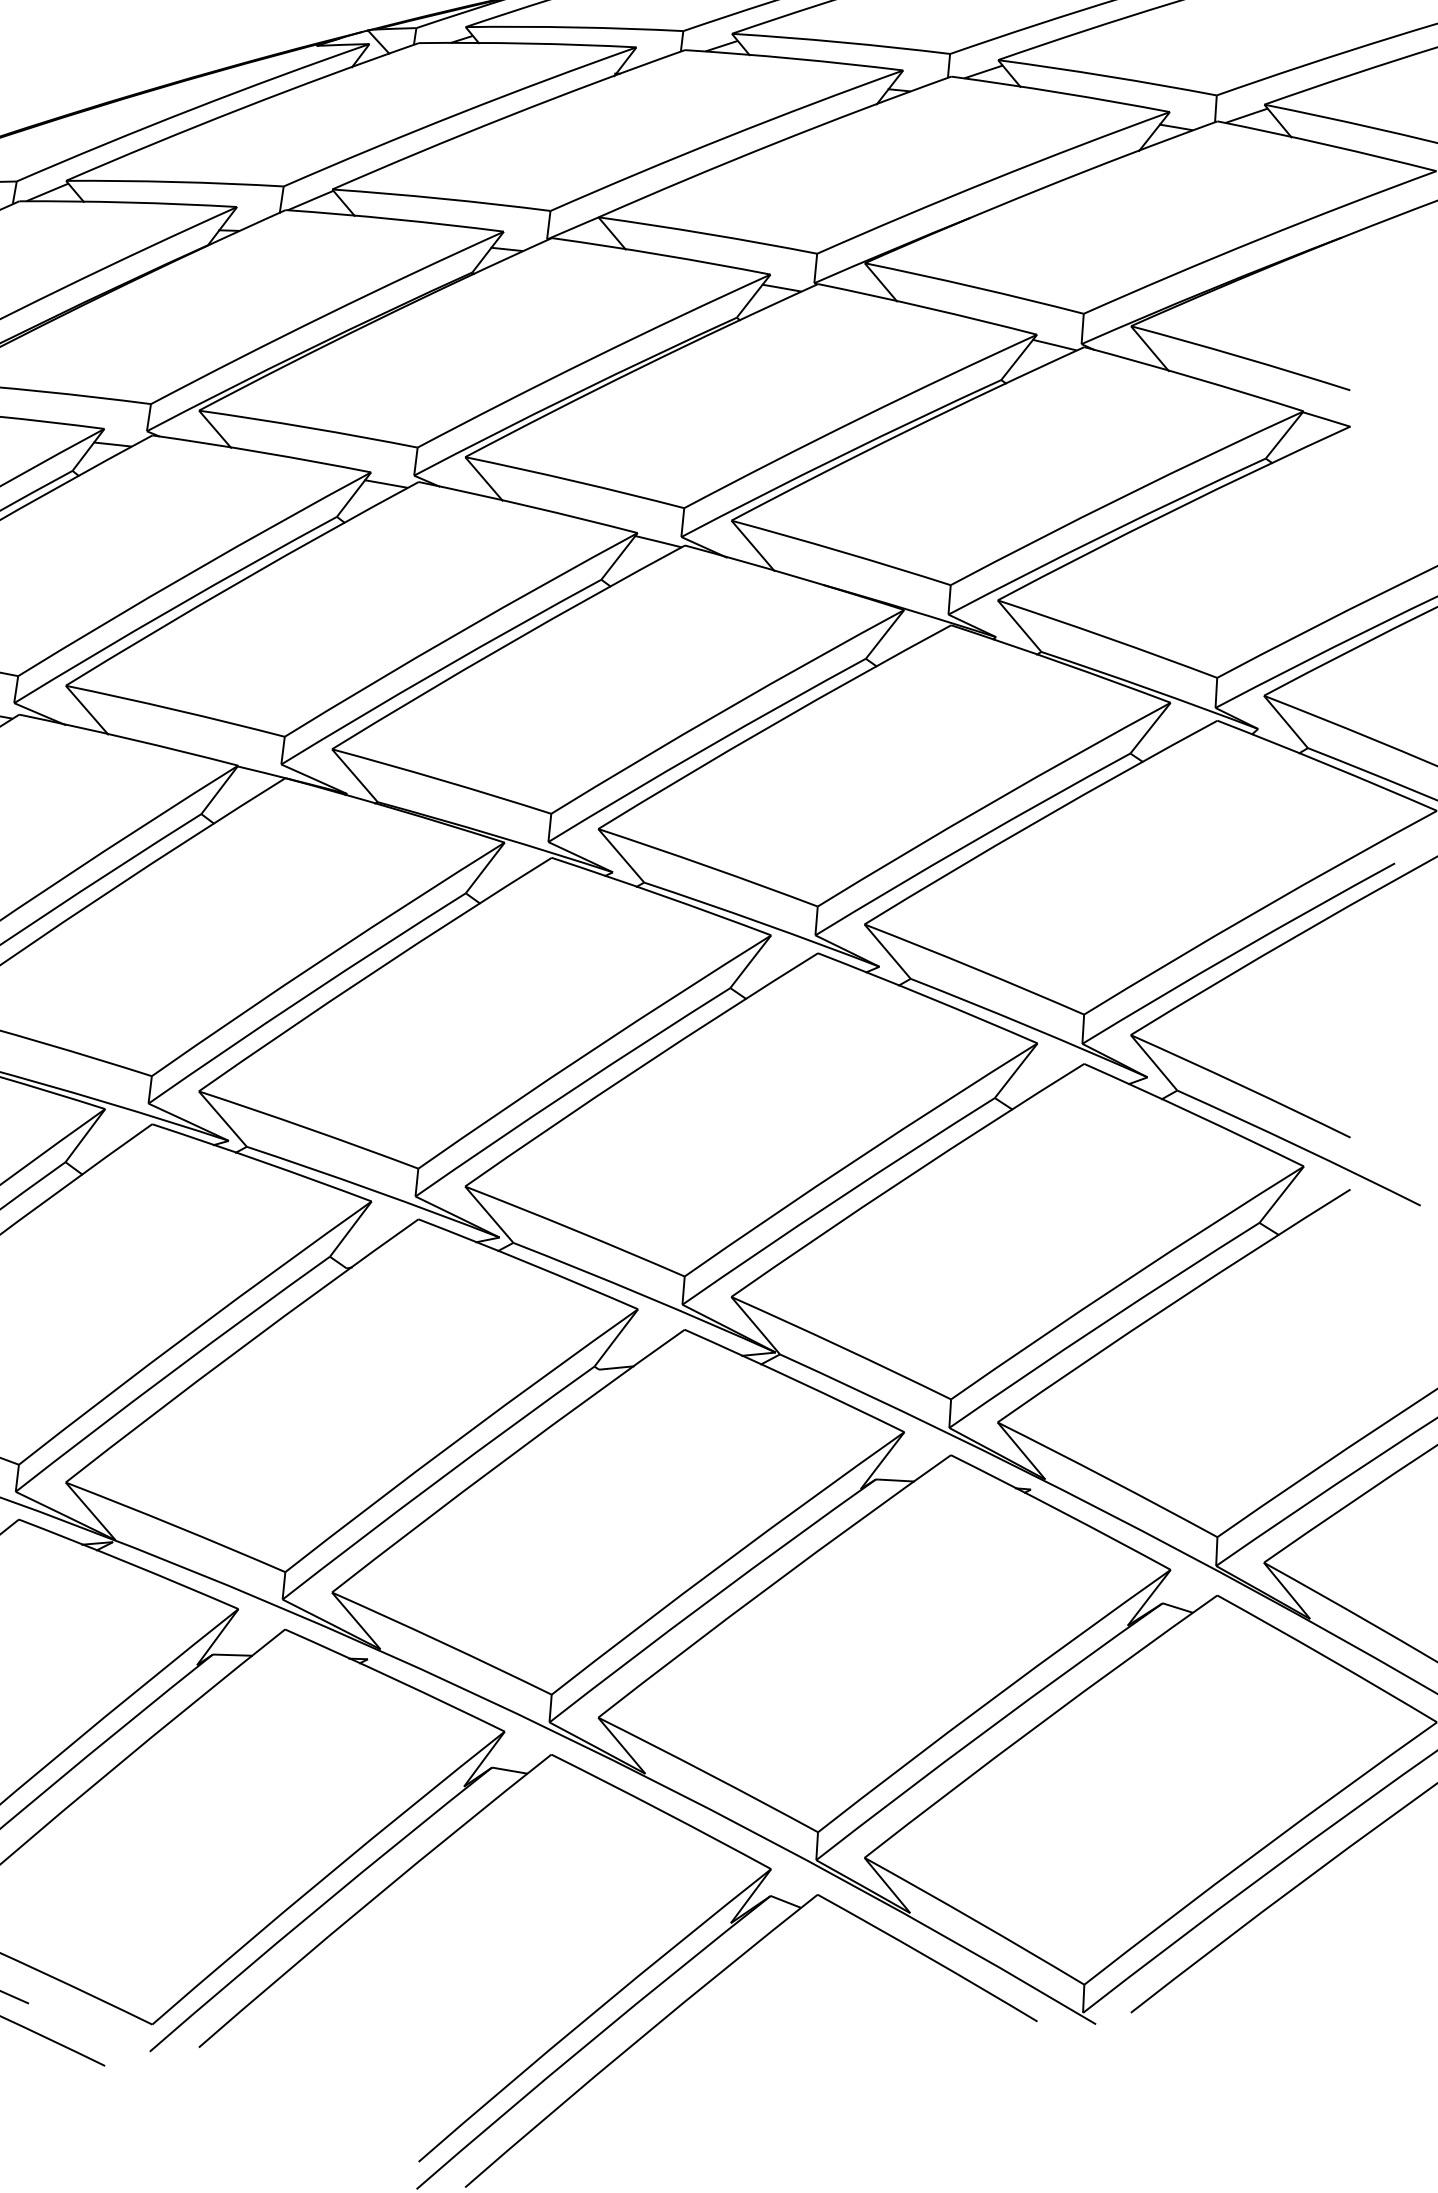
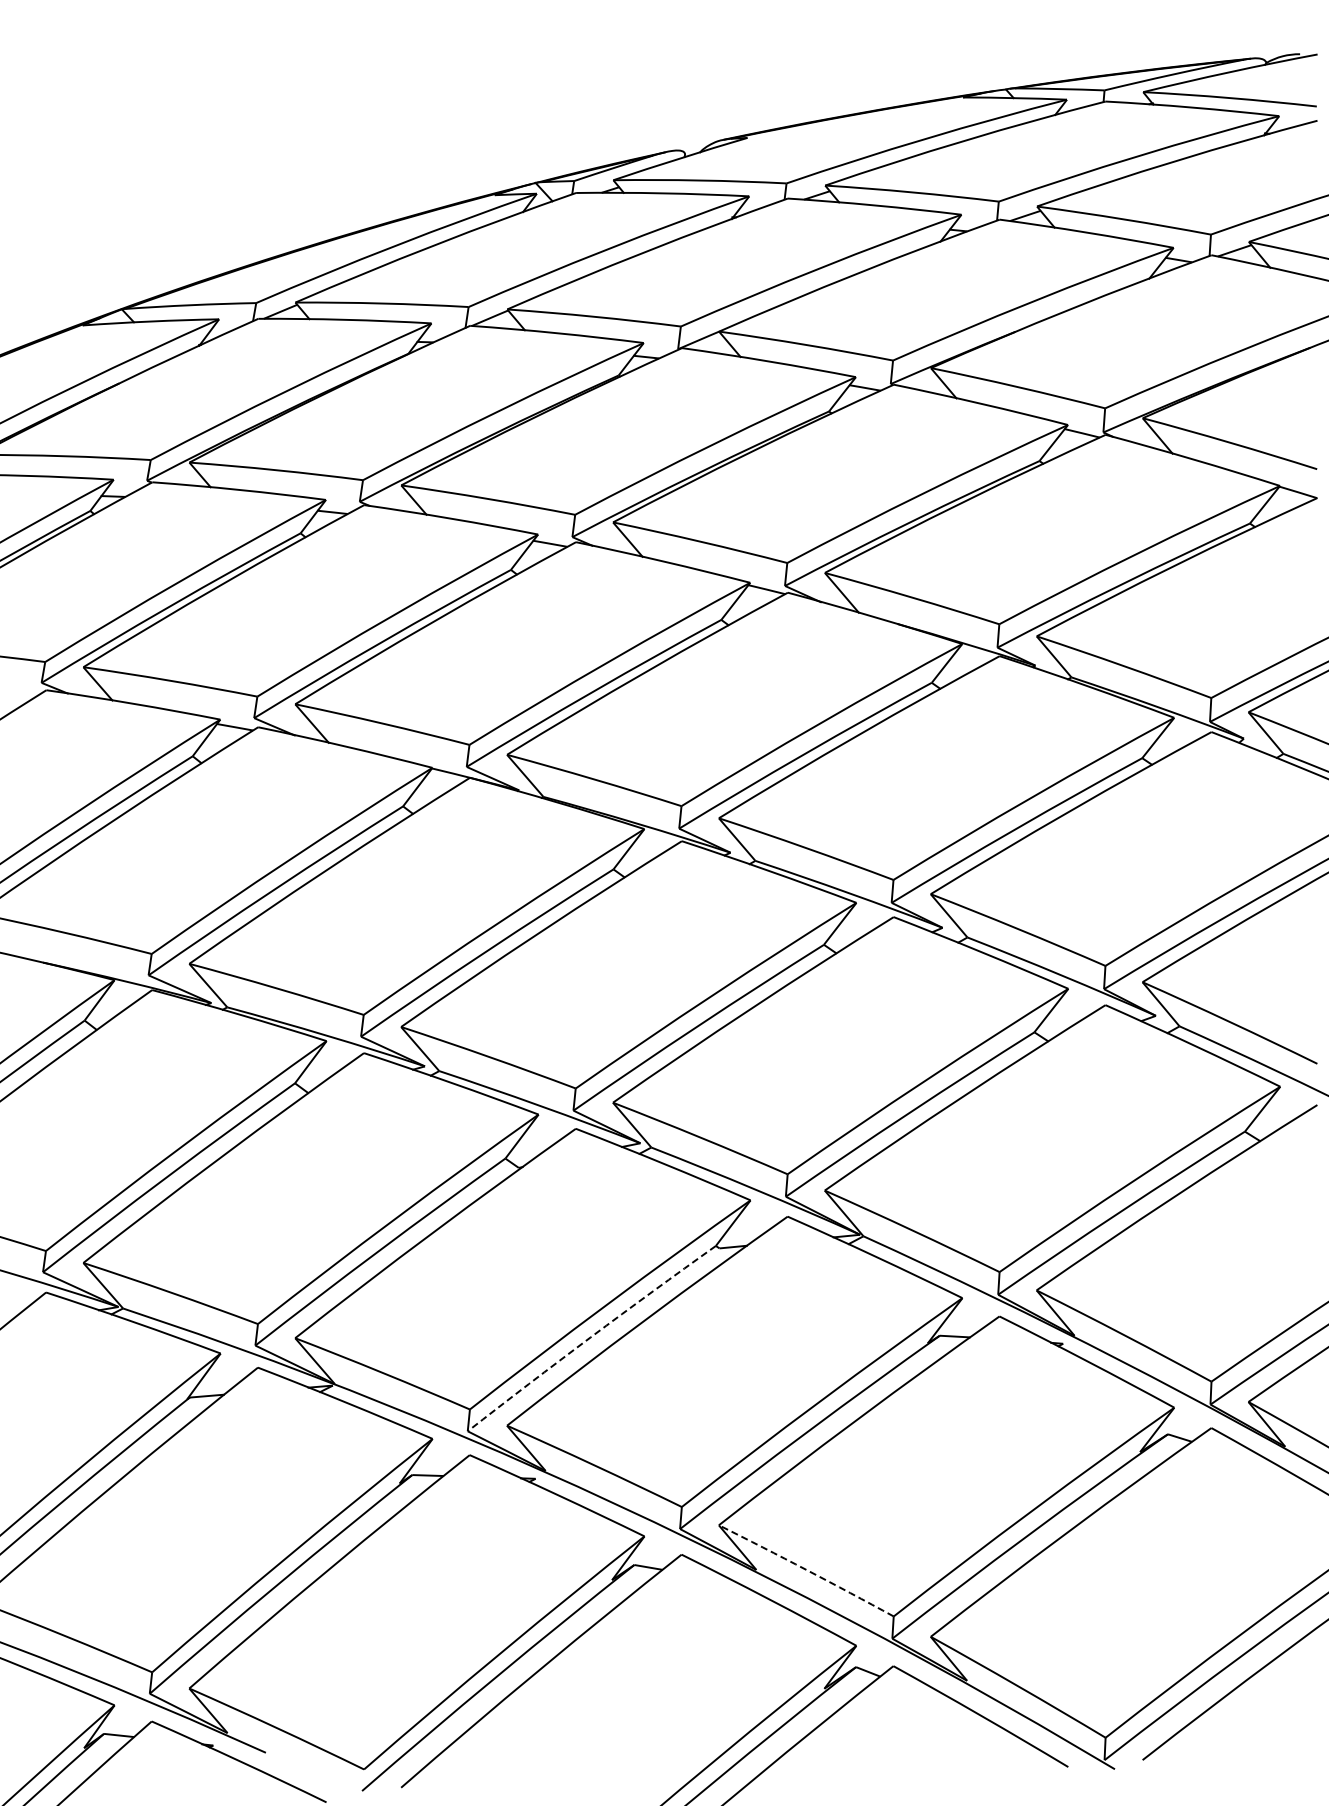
arc: (436, 1481) -> (590, 1337), solid -> dashed
arc: (708, 1774) -> (806, 1570), solid -> dashed

